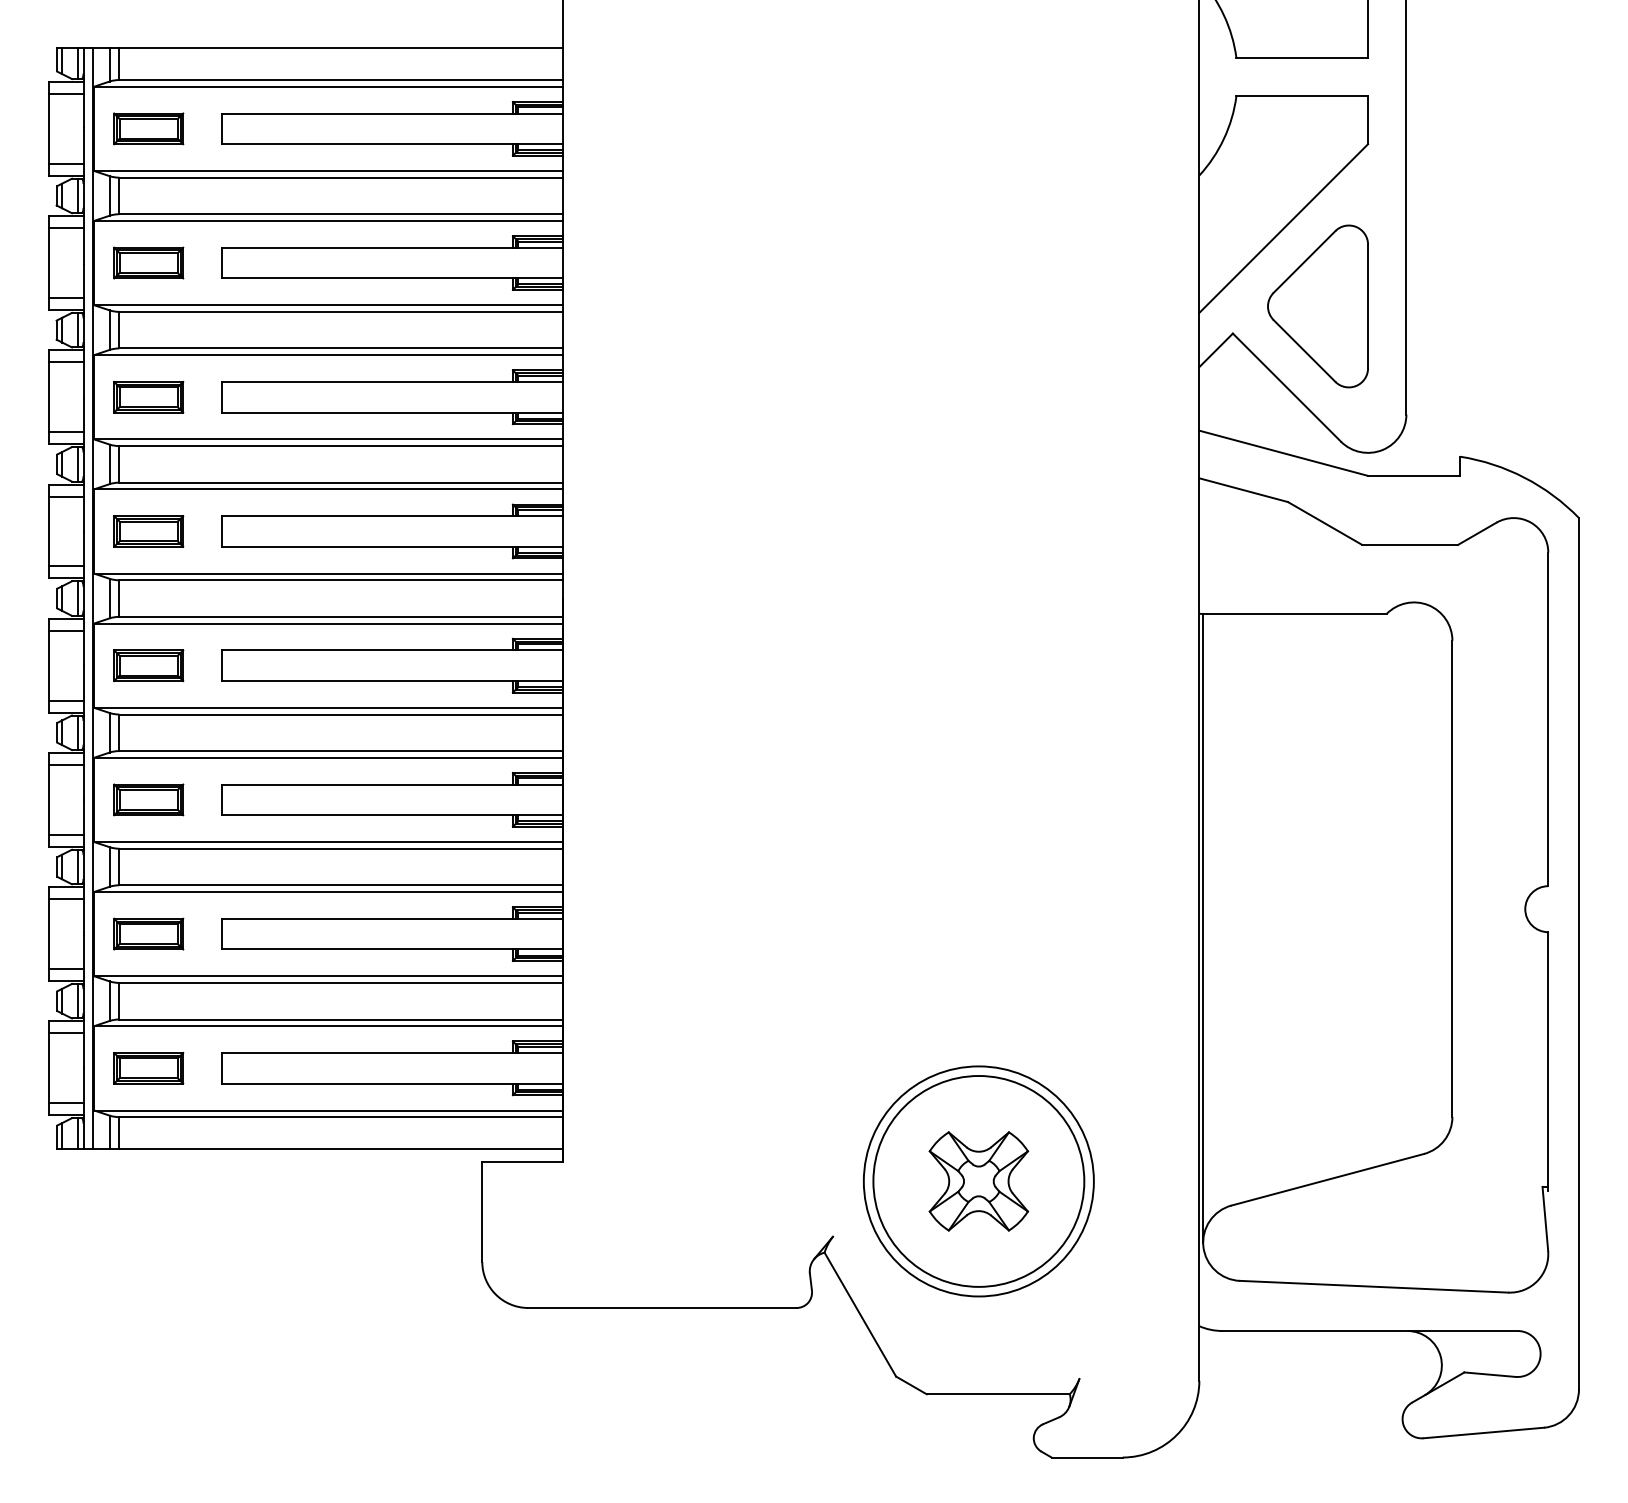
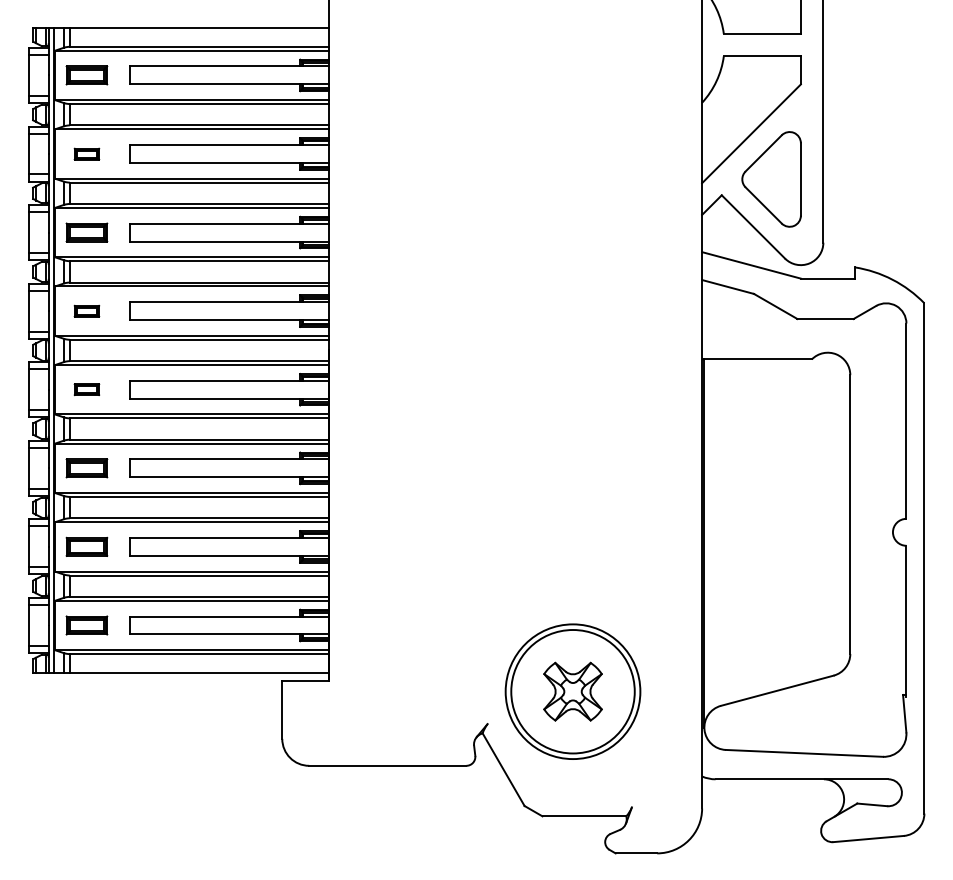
part: (147, 263) -> (86, 154), size x0.6
part: (147, 532) -> (86, 311), size x0.6
part: (147, 665) -> (86, 389), size x0.6

